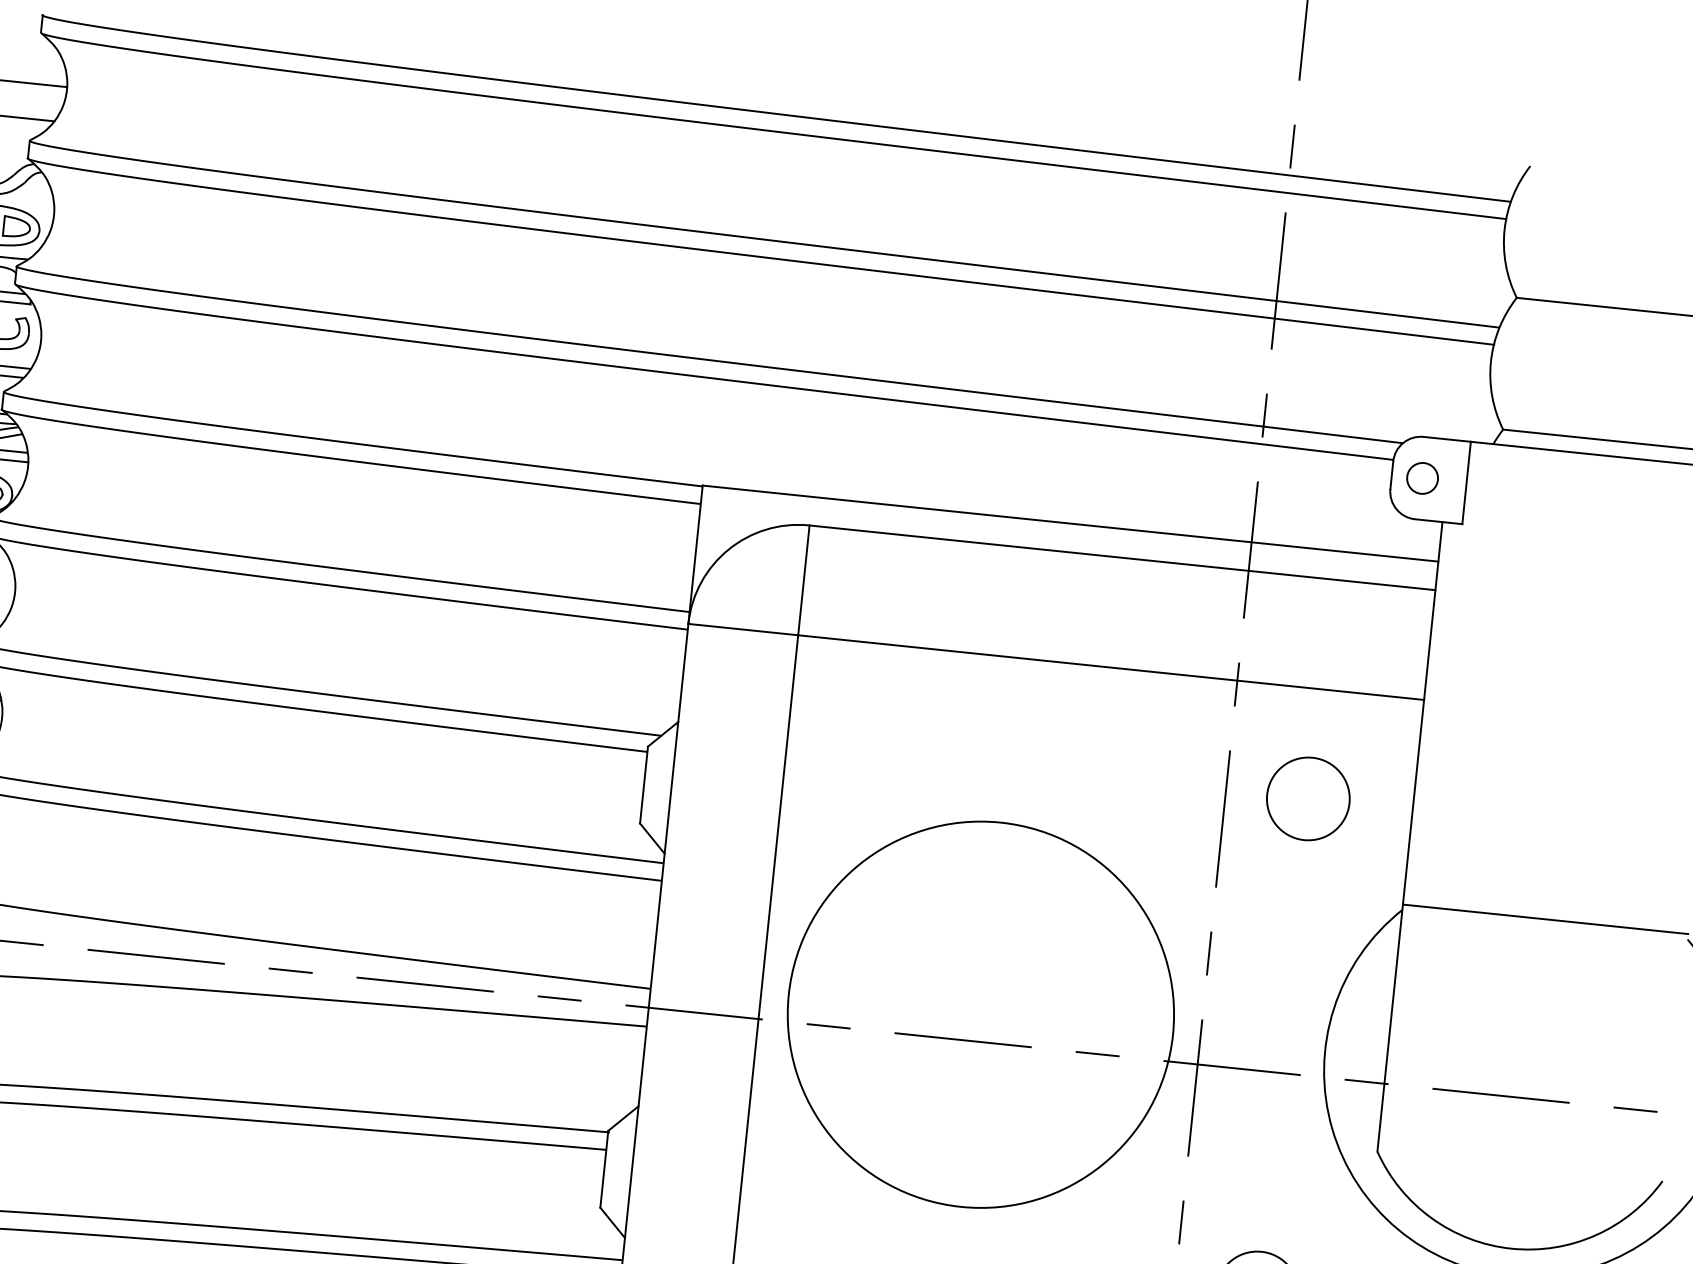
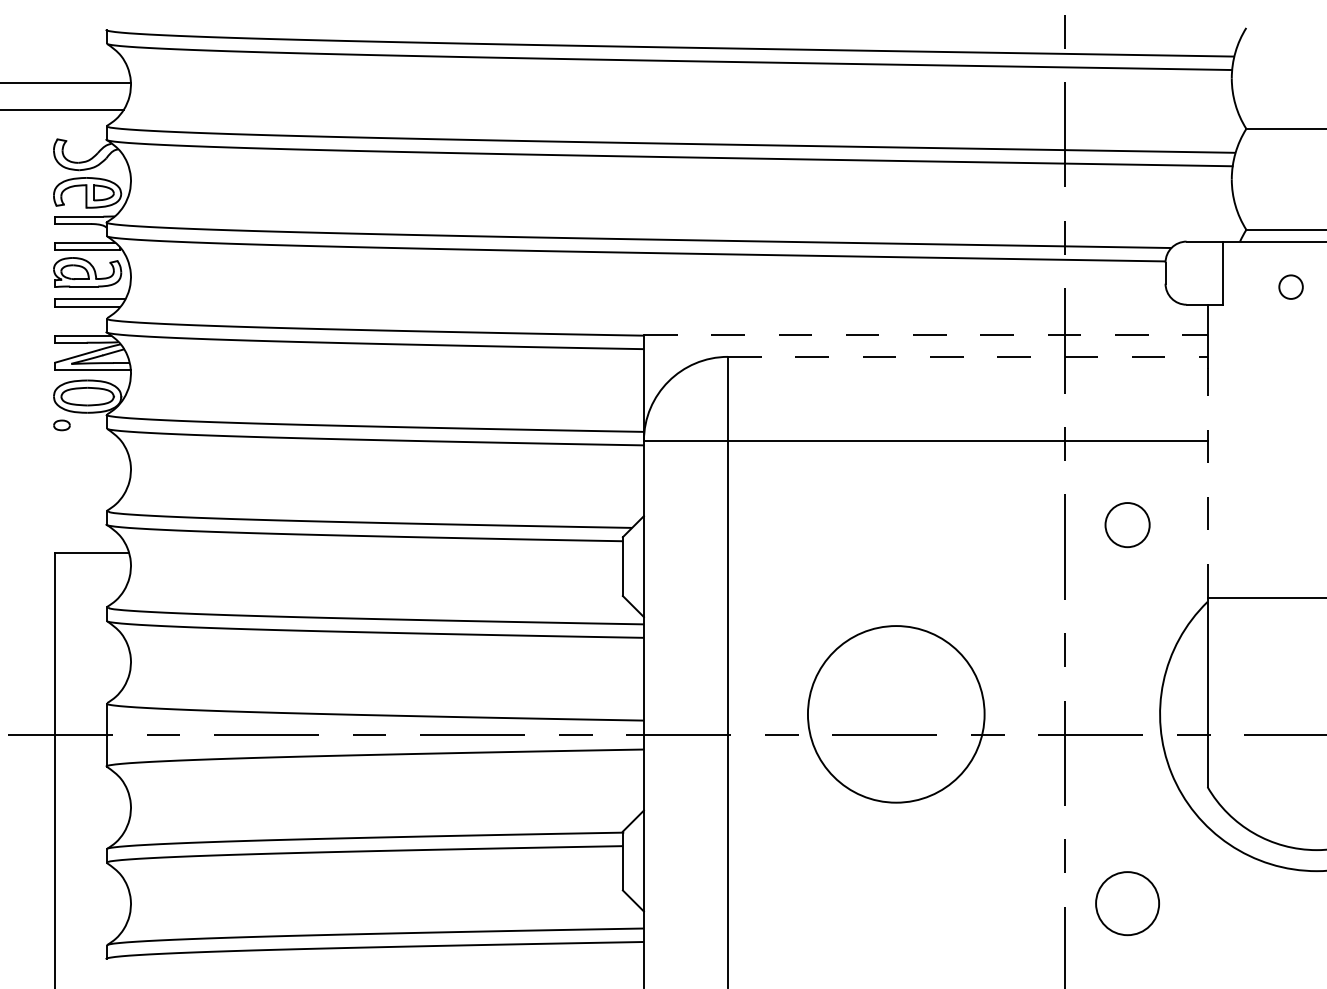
circle: (1421, 477) -> (1290, 286), moved
line: (1070, 524) -> (925, 335), solid -> dashed
line: (1122, 557) -> (967, 356), solid -> dashed
line: (1418, 754) -> (1207, 482), solid -> dashed
circle: (1308, 798) -> (1127, 524), size x0.7
circle: (981, 1014) -> (896, 714), size x0.6

